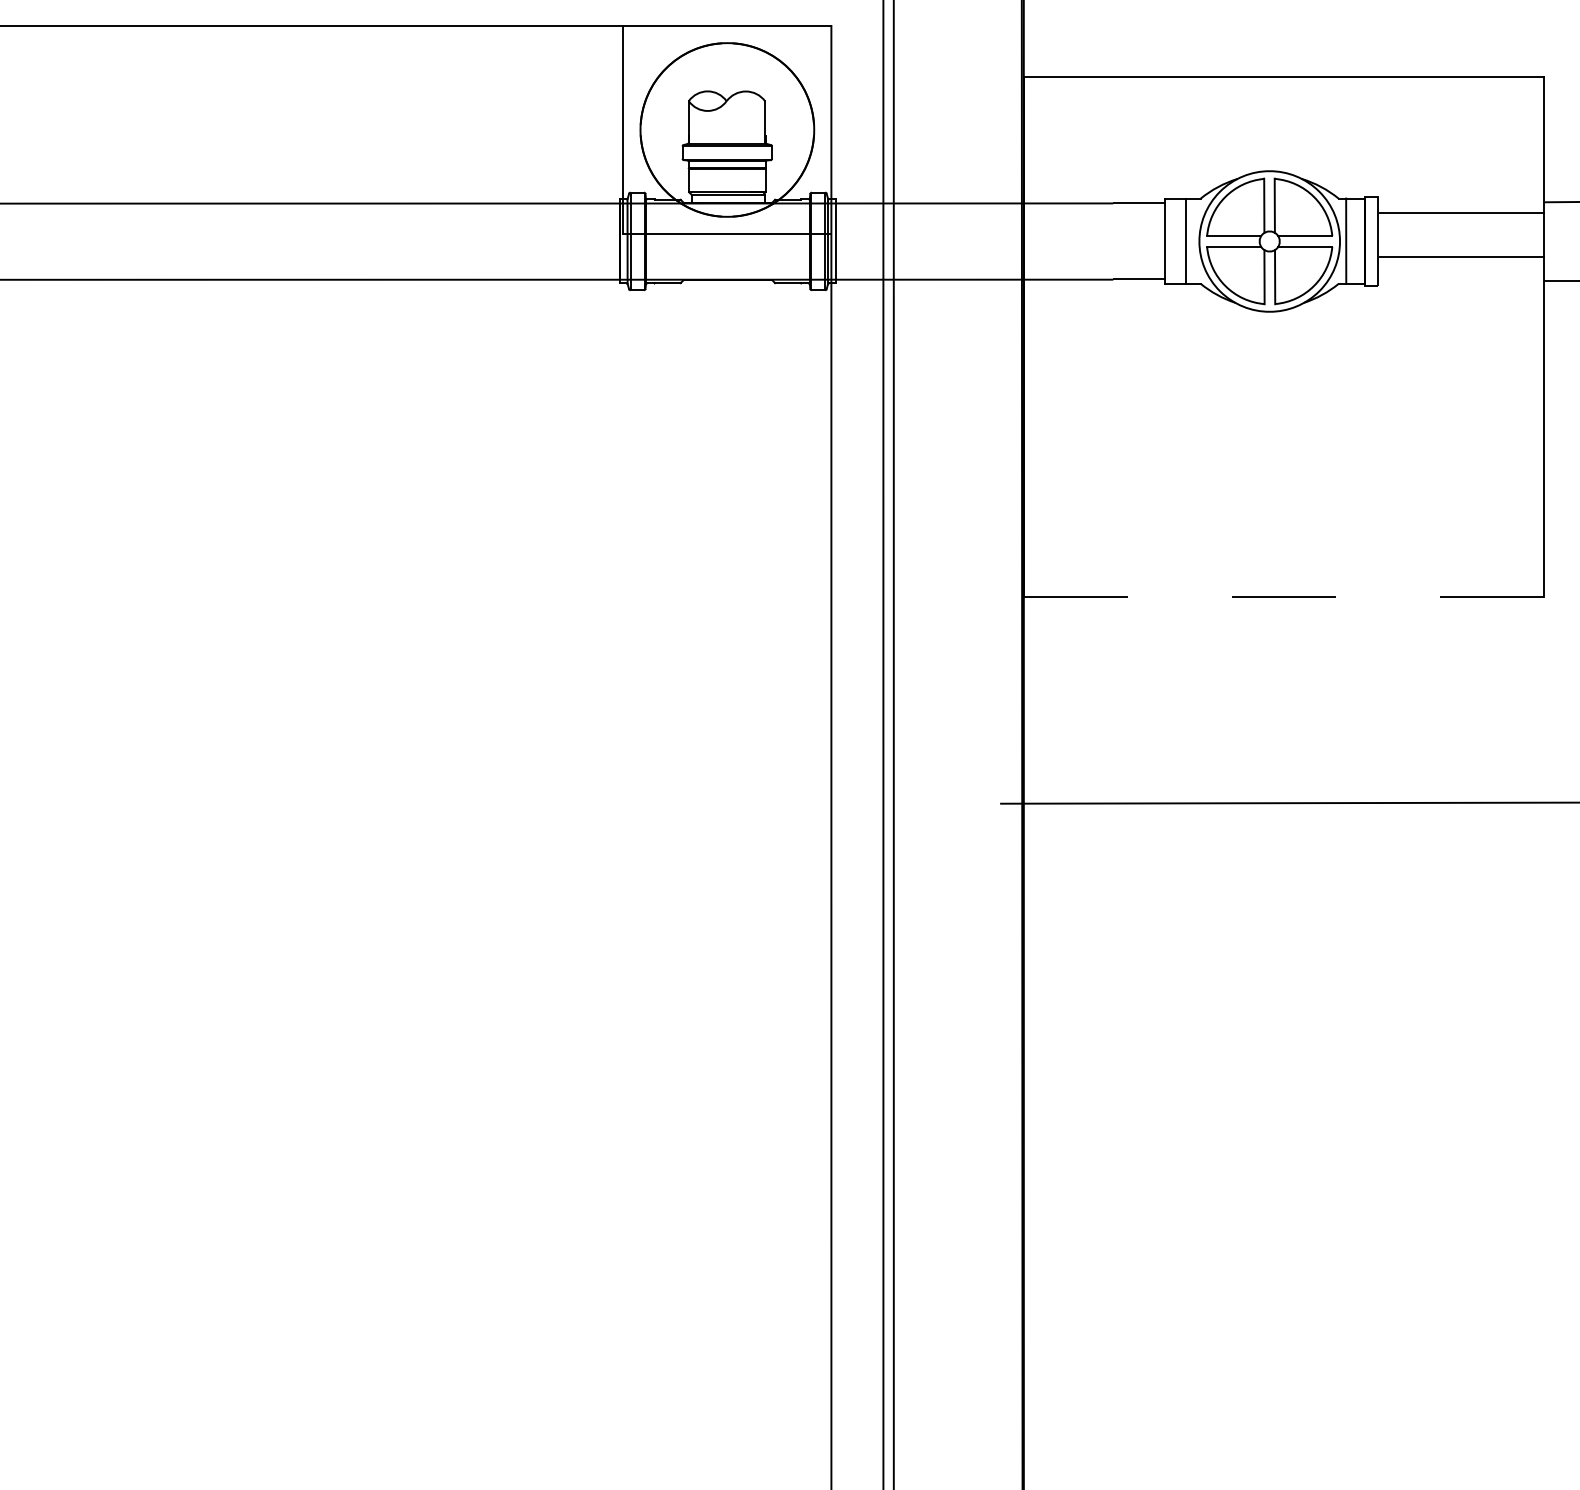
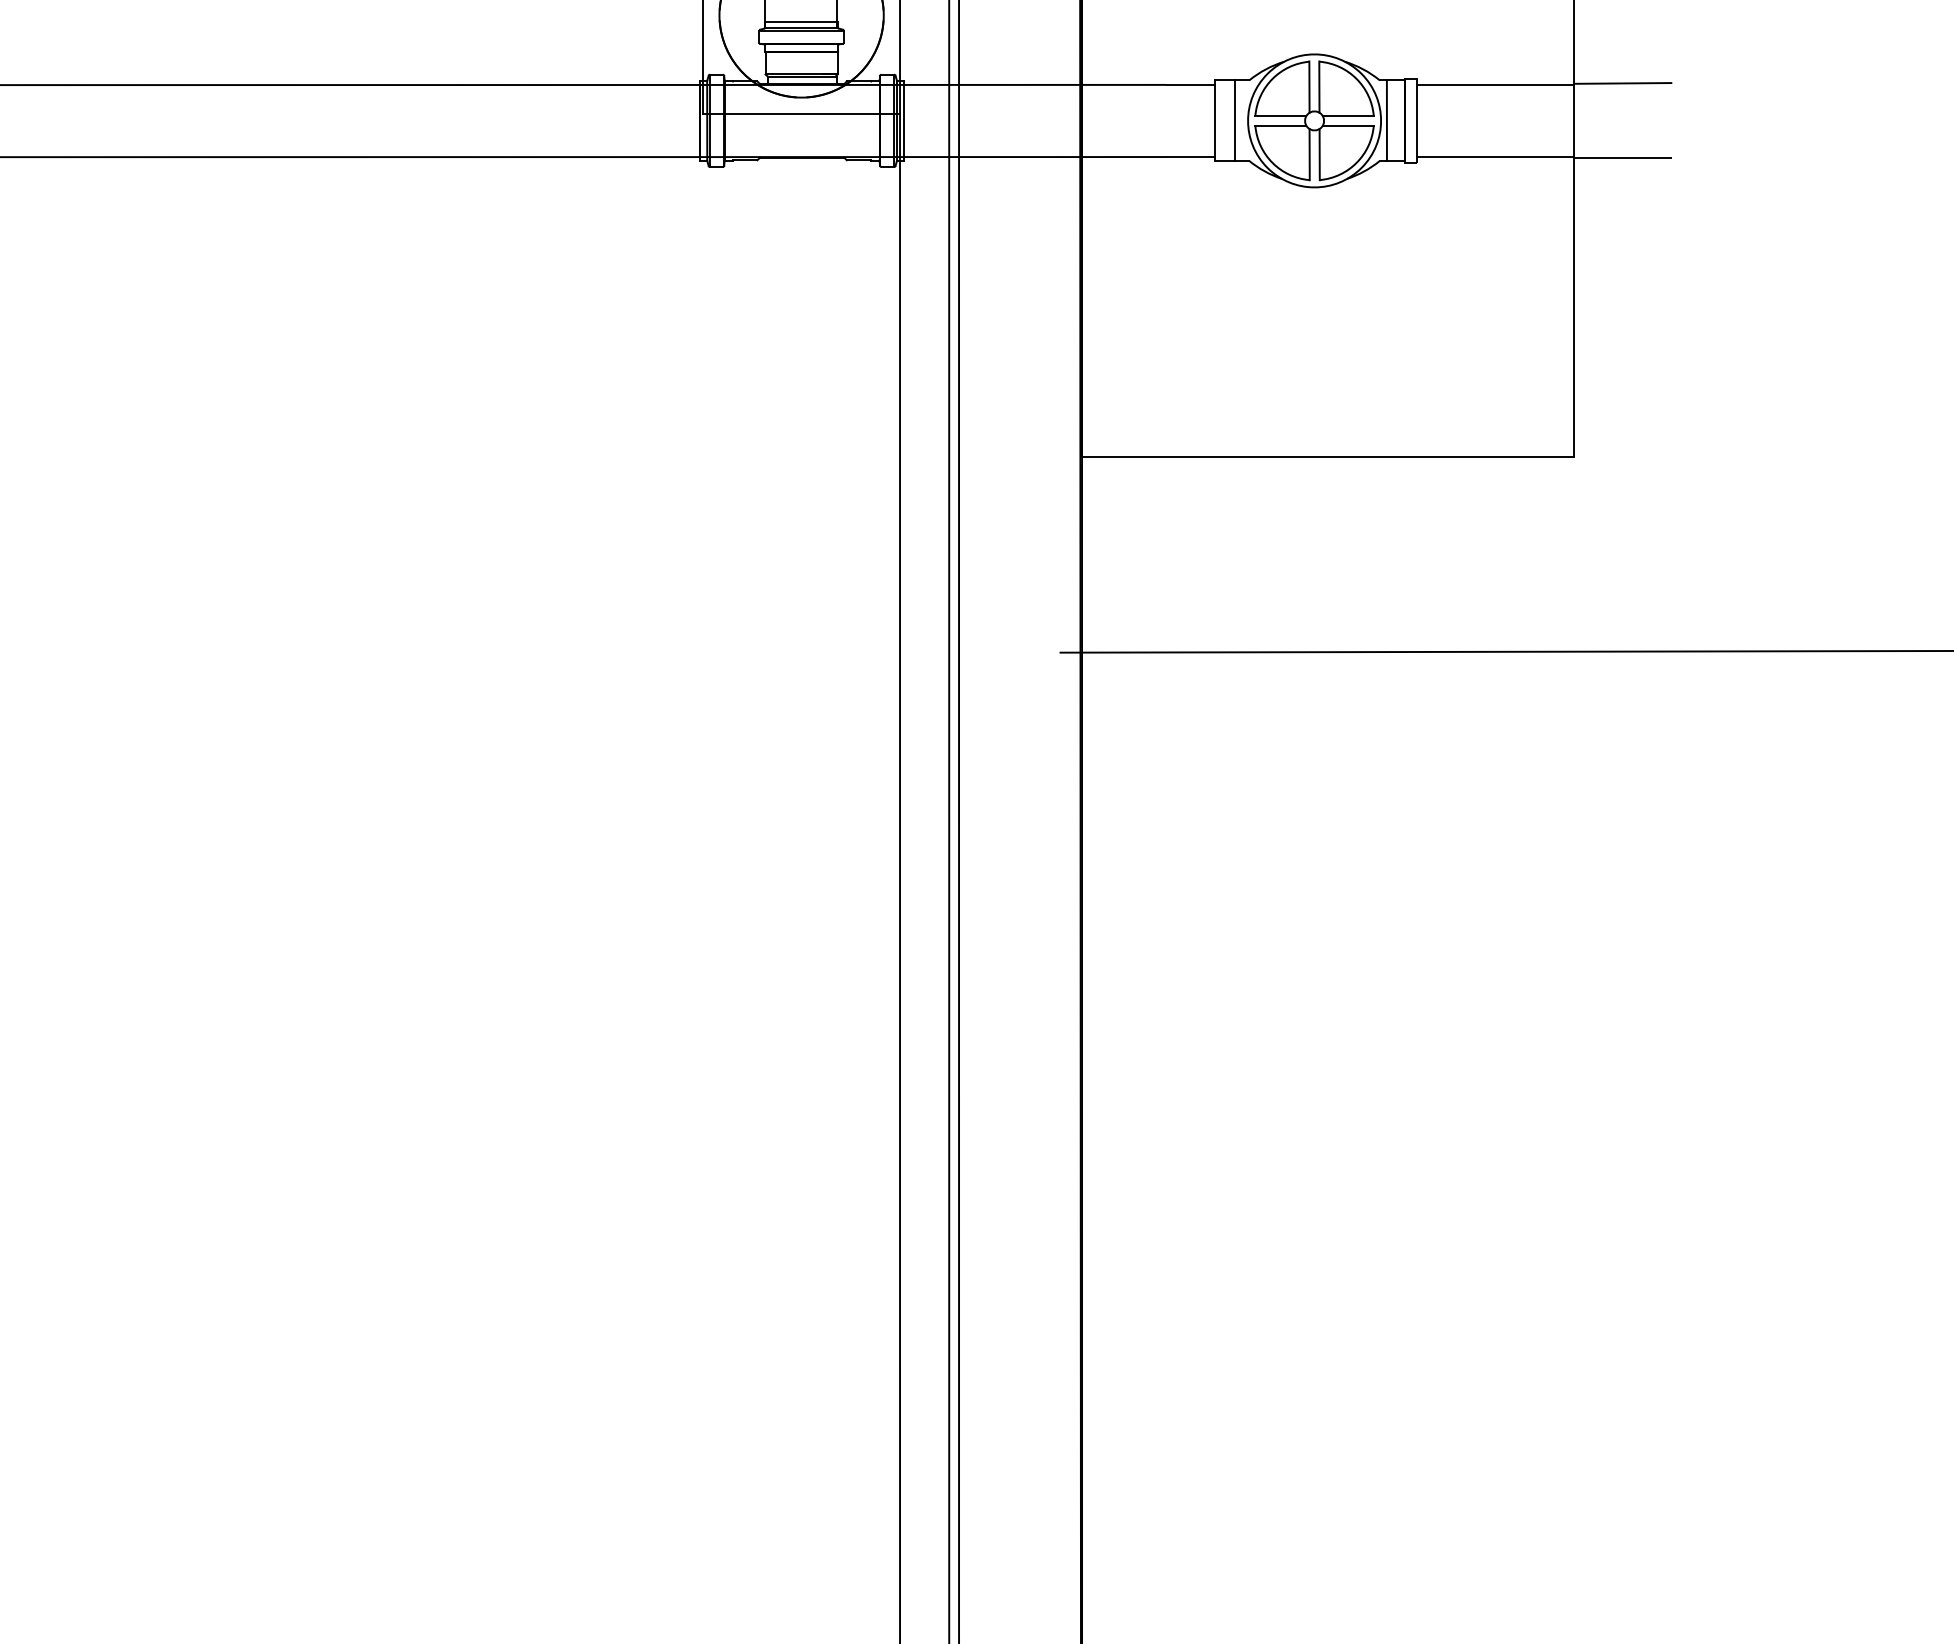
line: (727, 136) -> (801, 21), added
line: (1461, 212) -> (1495, 156), moved
line: (1461, 256) -> (1495, 84), moved
line: (1283, 597) -> (1327, 457), dashed -> solid

